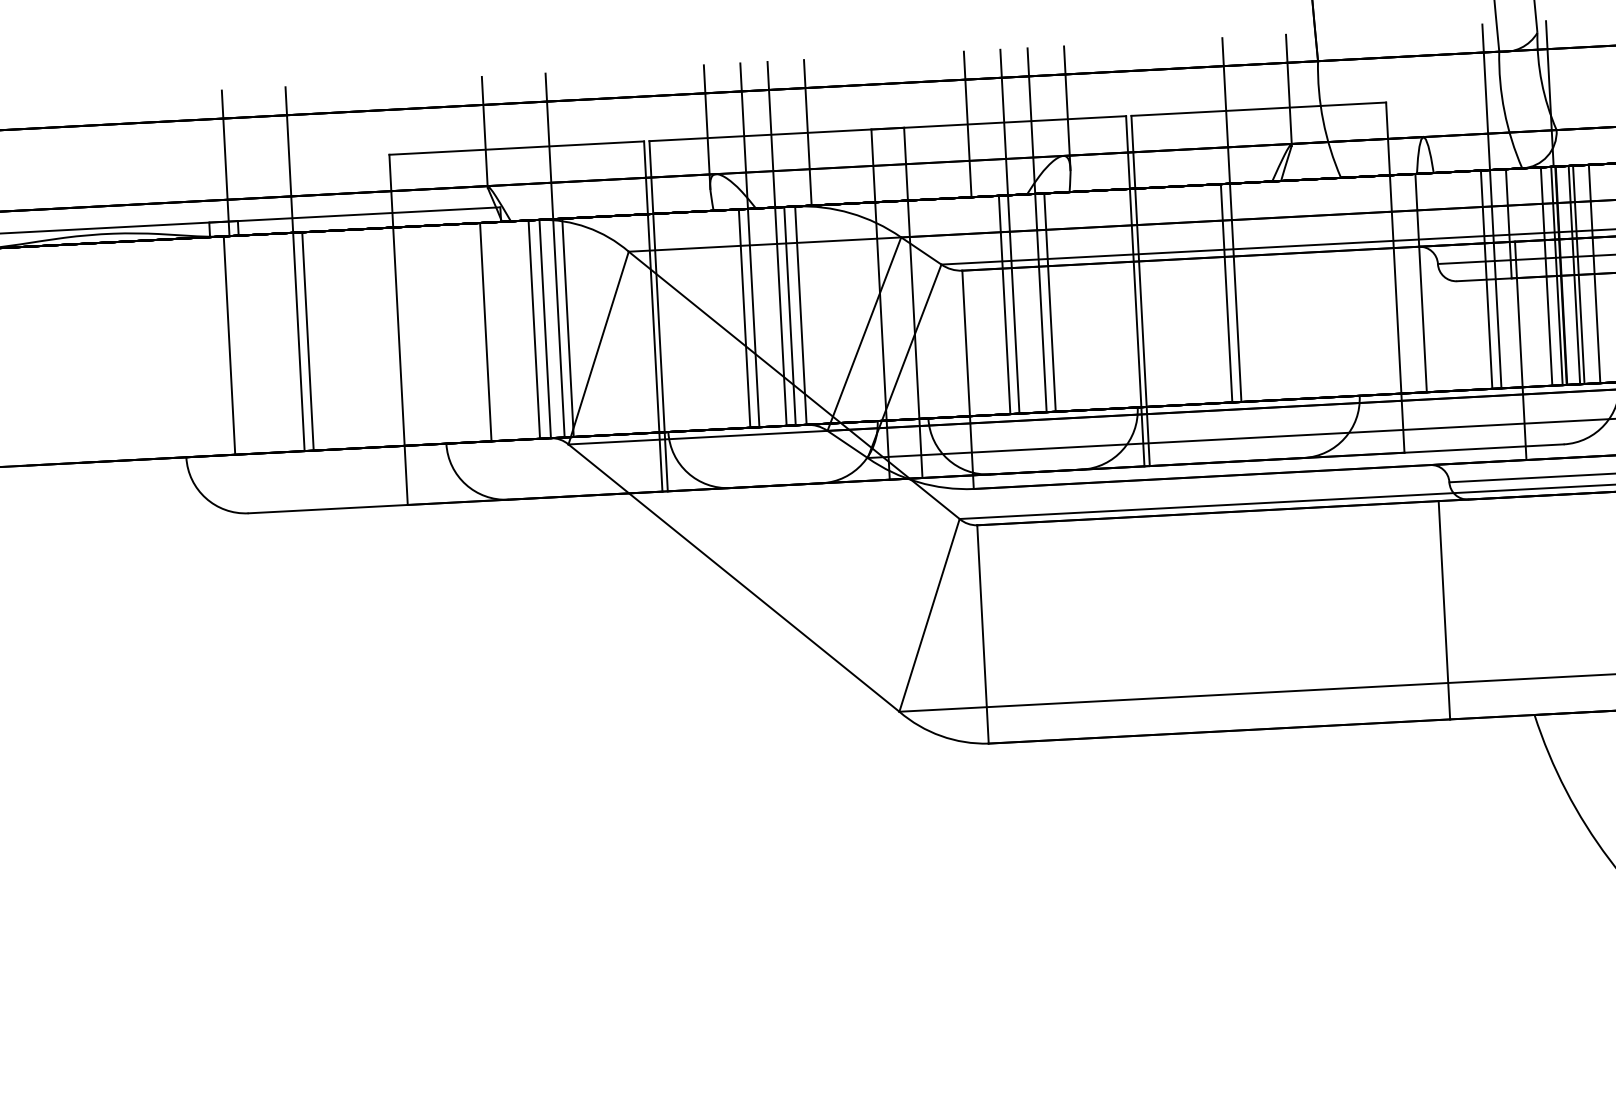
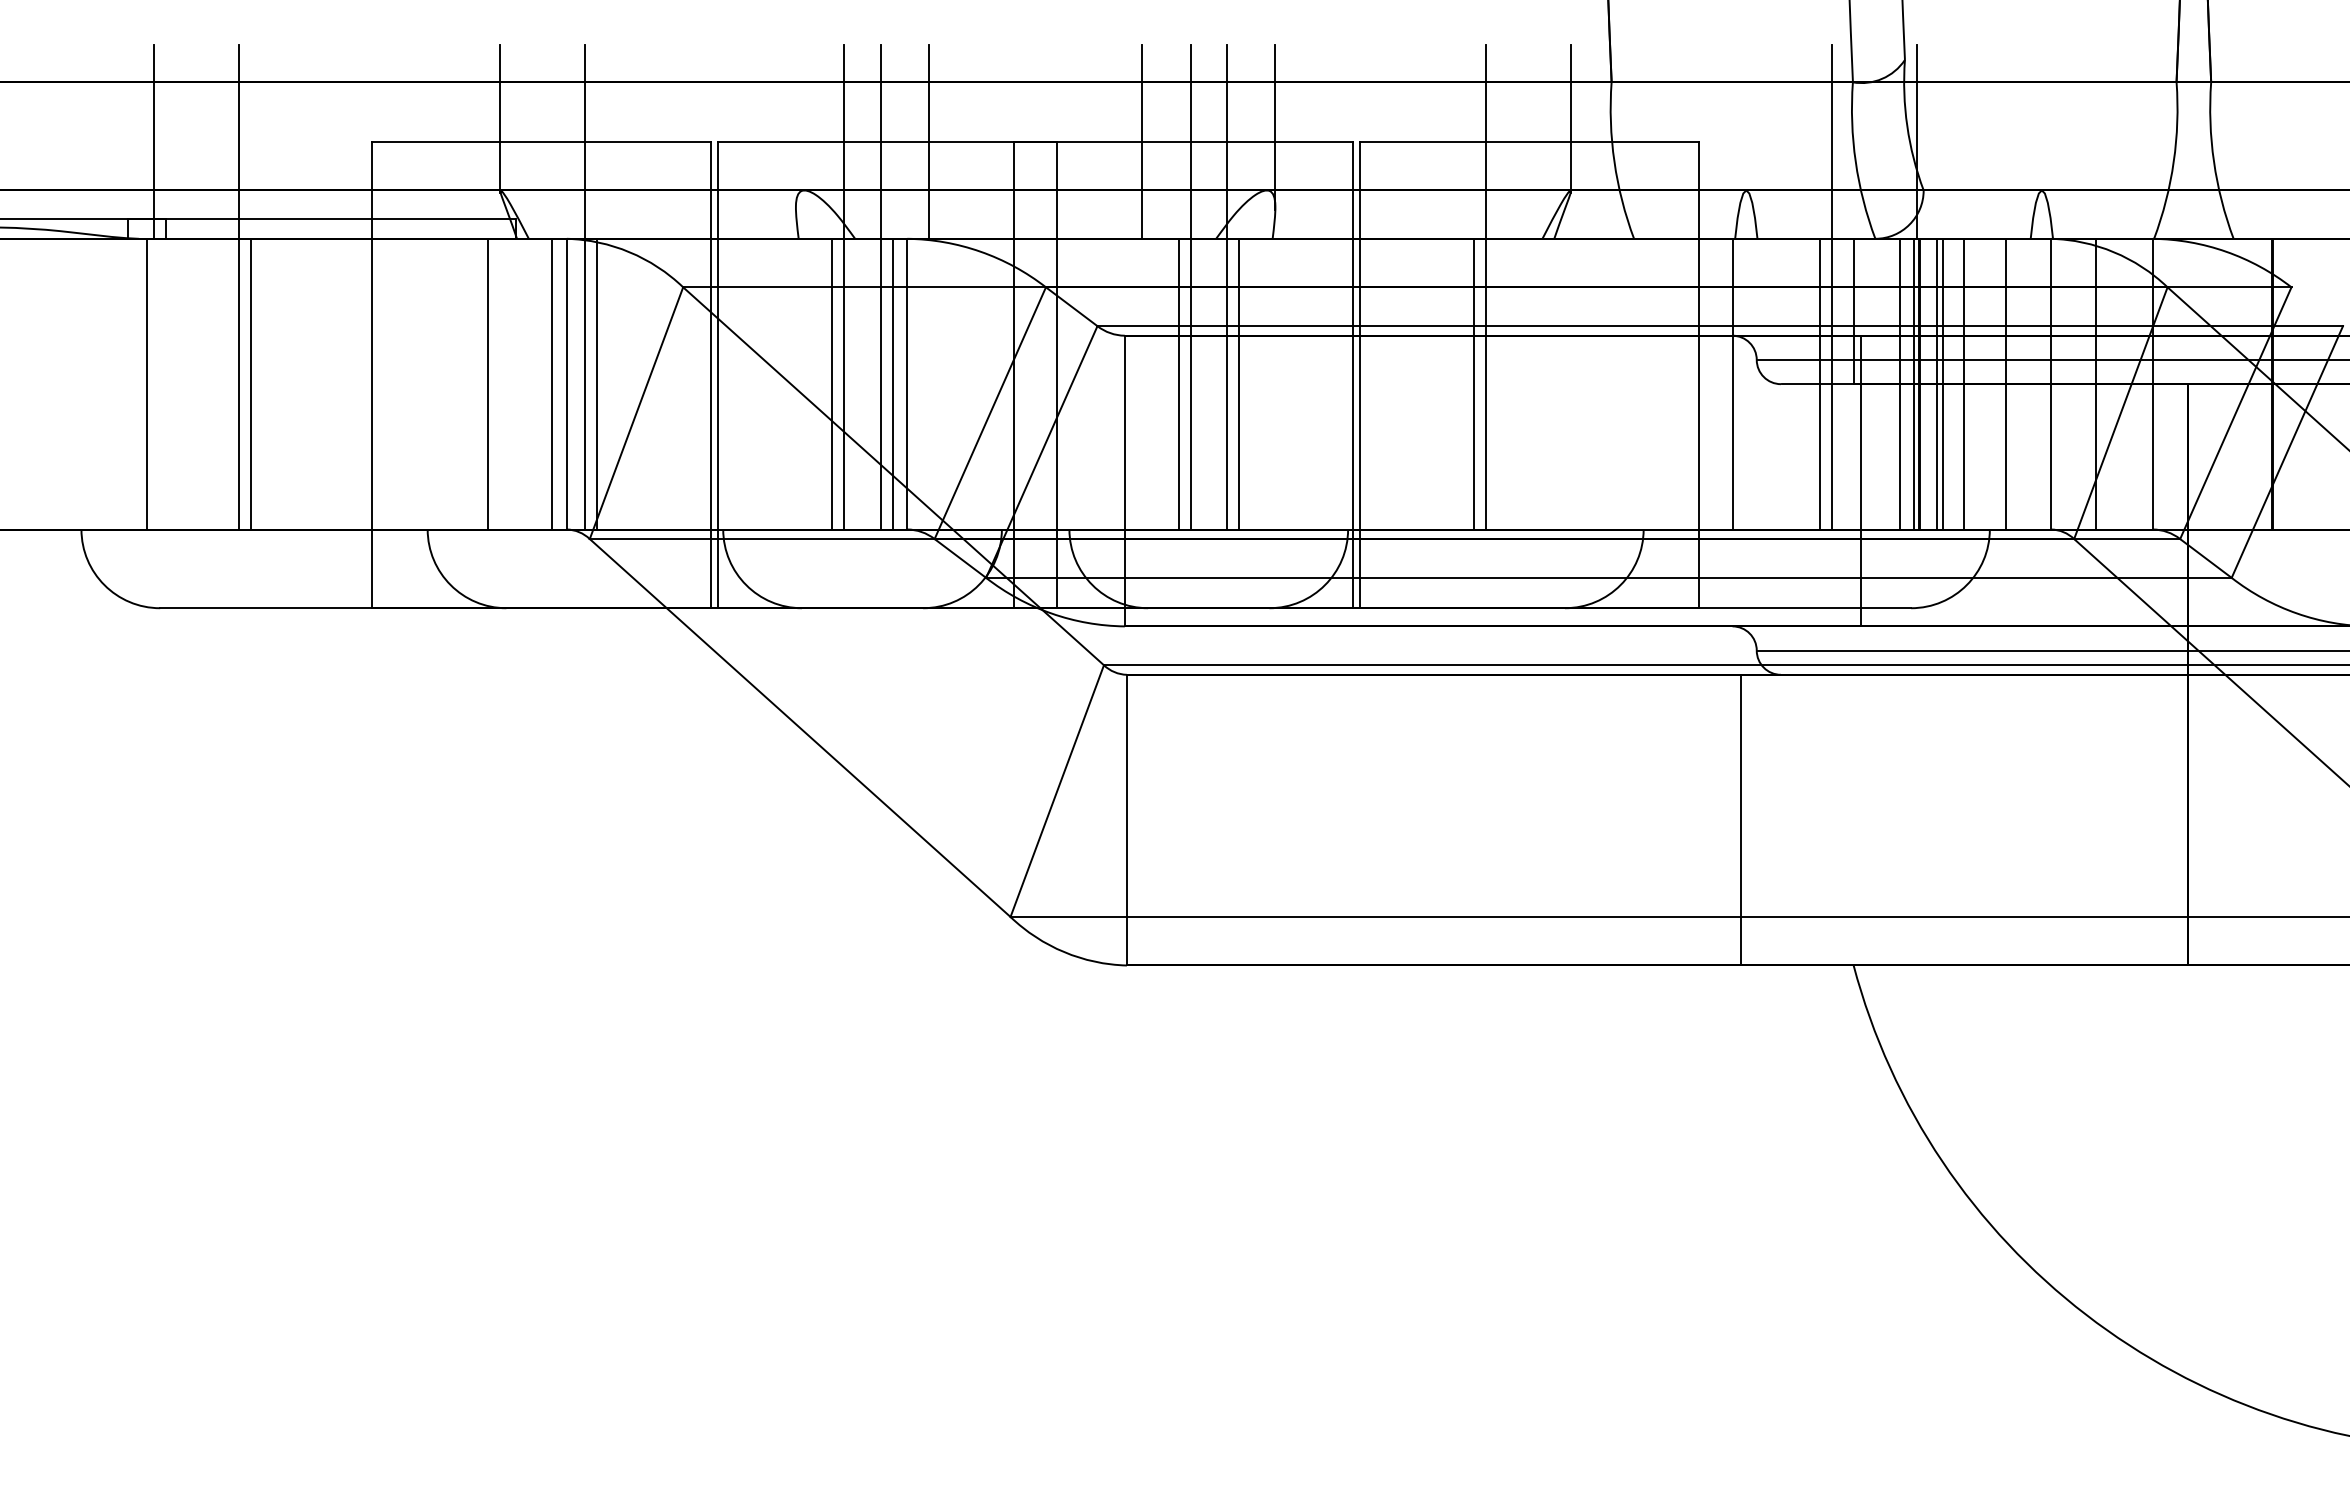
line: (706, 127) -> (795, 127), removed

